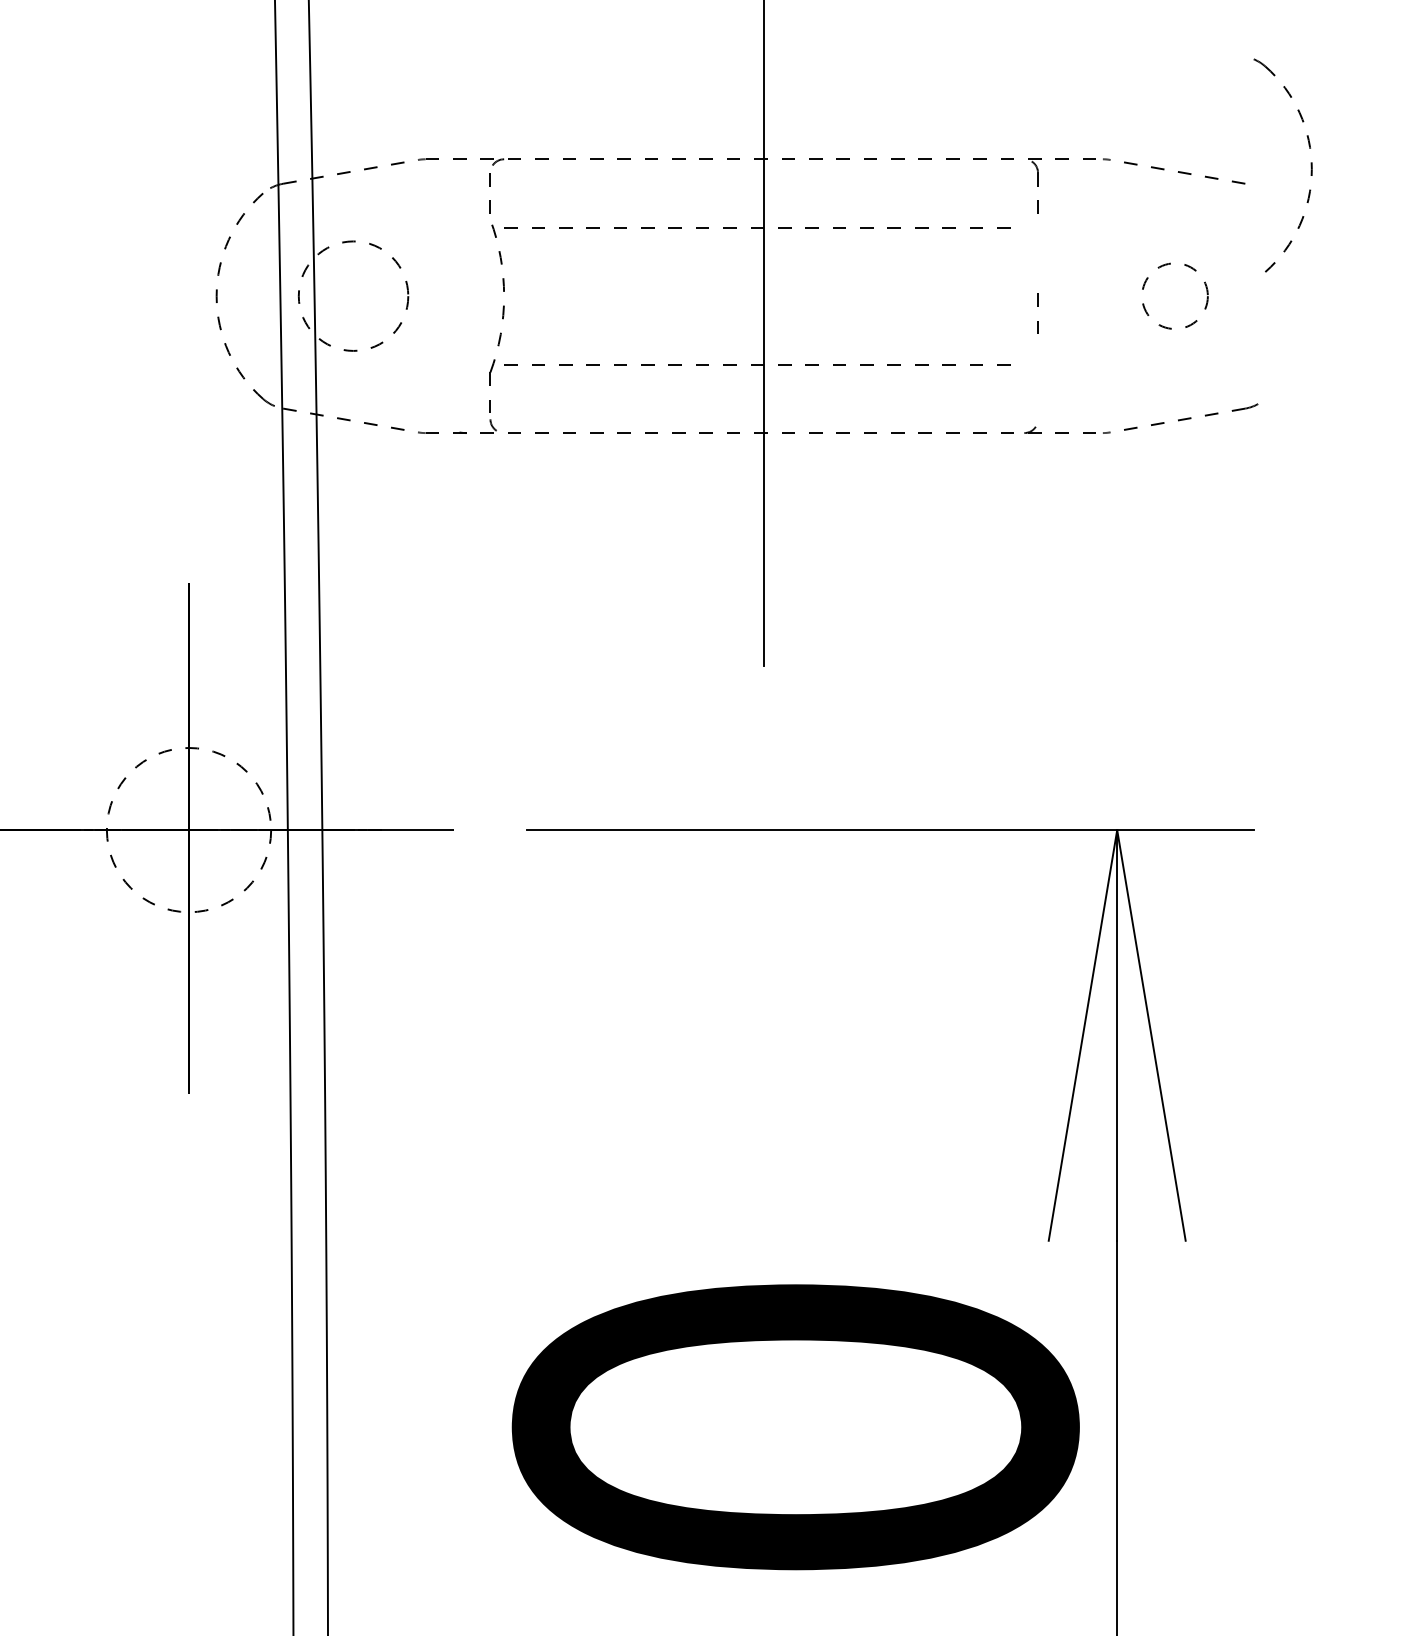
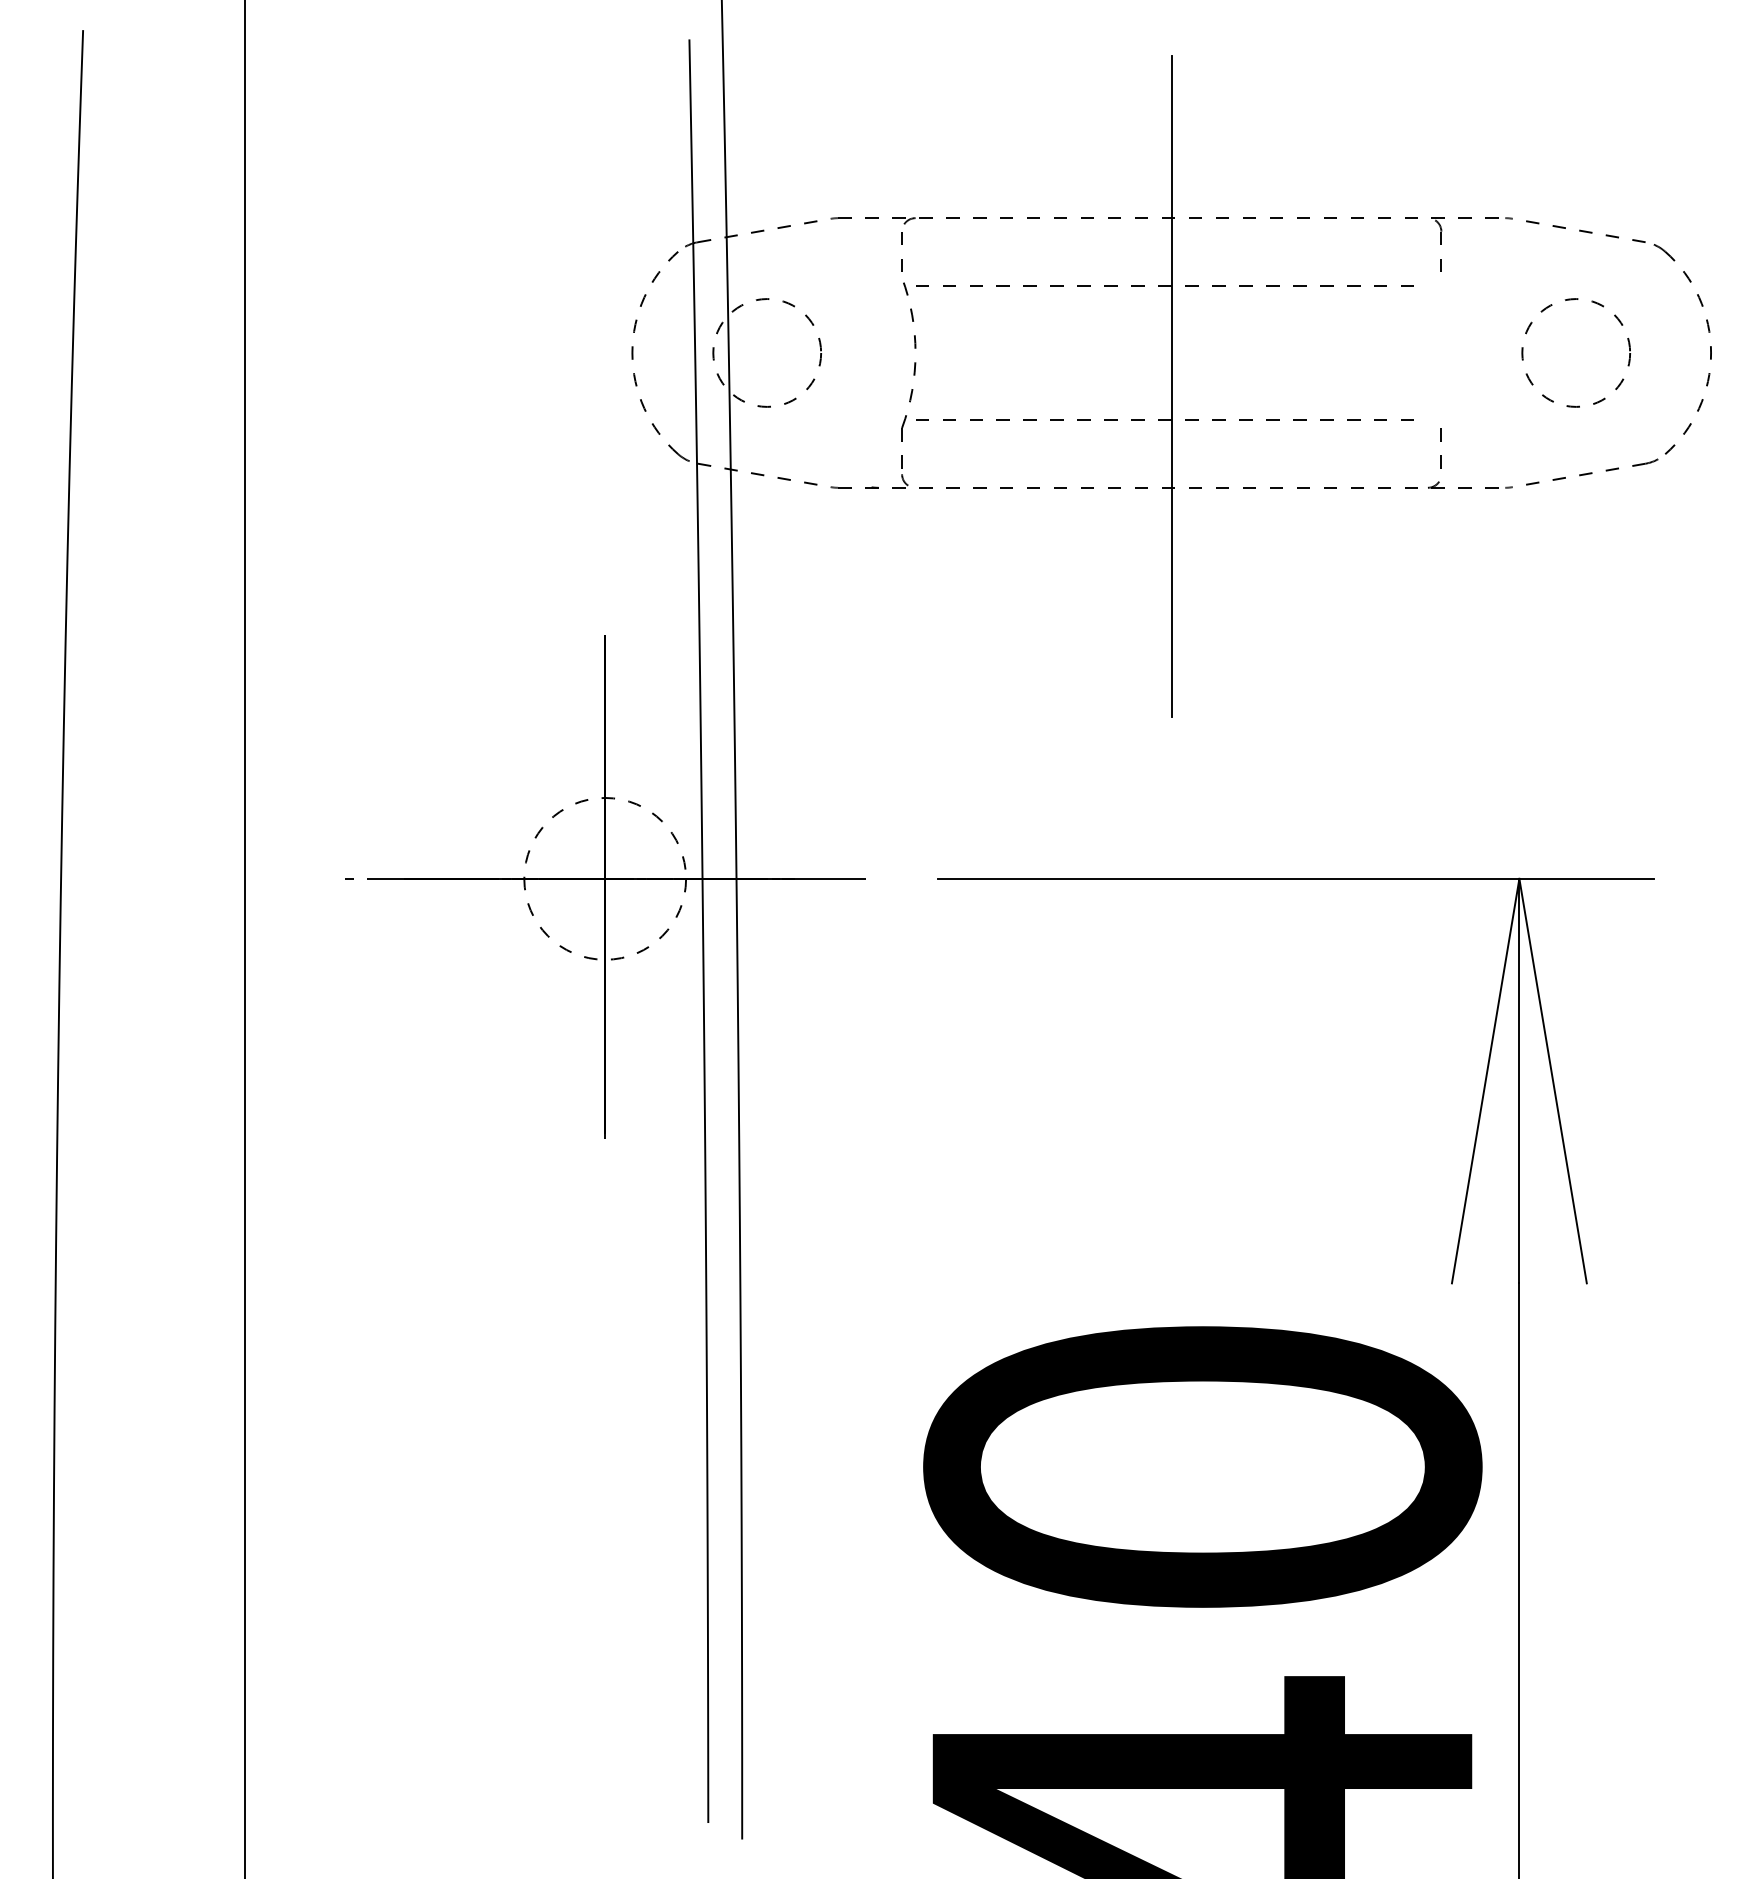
part: (1311, 165) -> (1710, 349), moved
circle: (1175, 295) -> (1576, 352), size x1.67
line: (1037, 306) -> (1440, 441), moved

